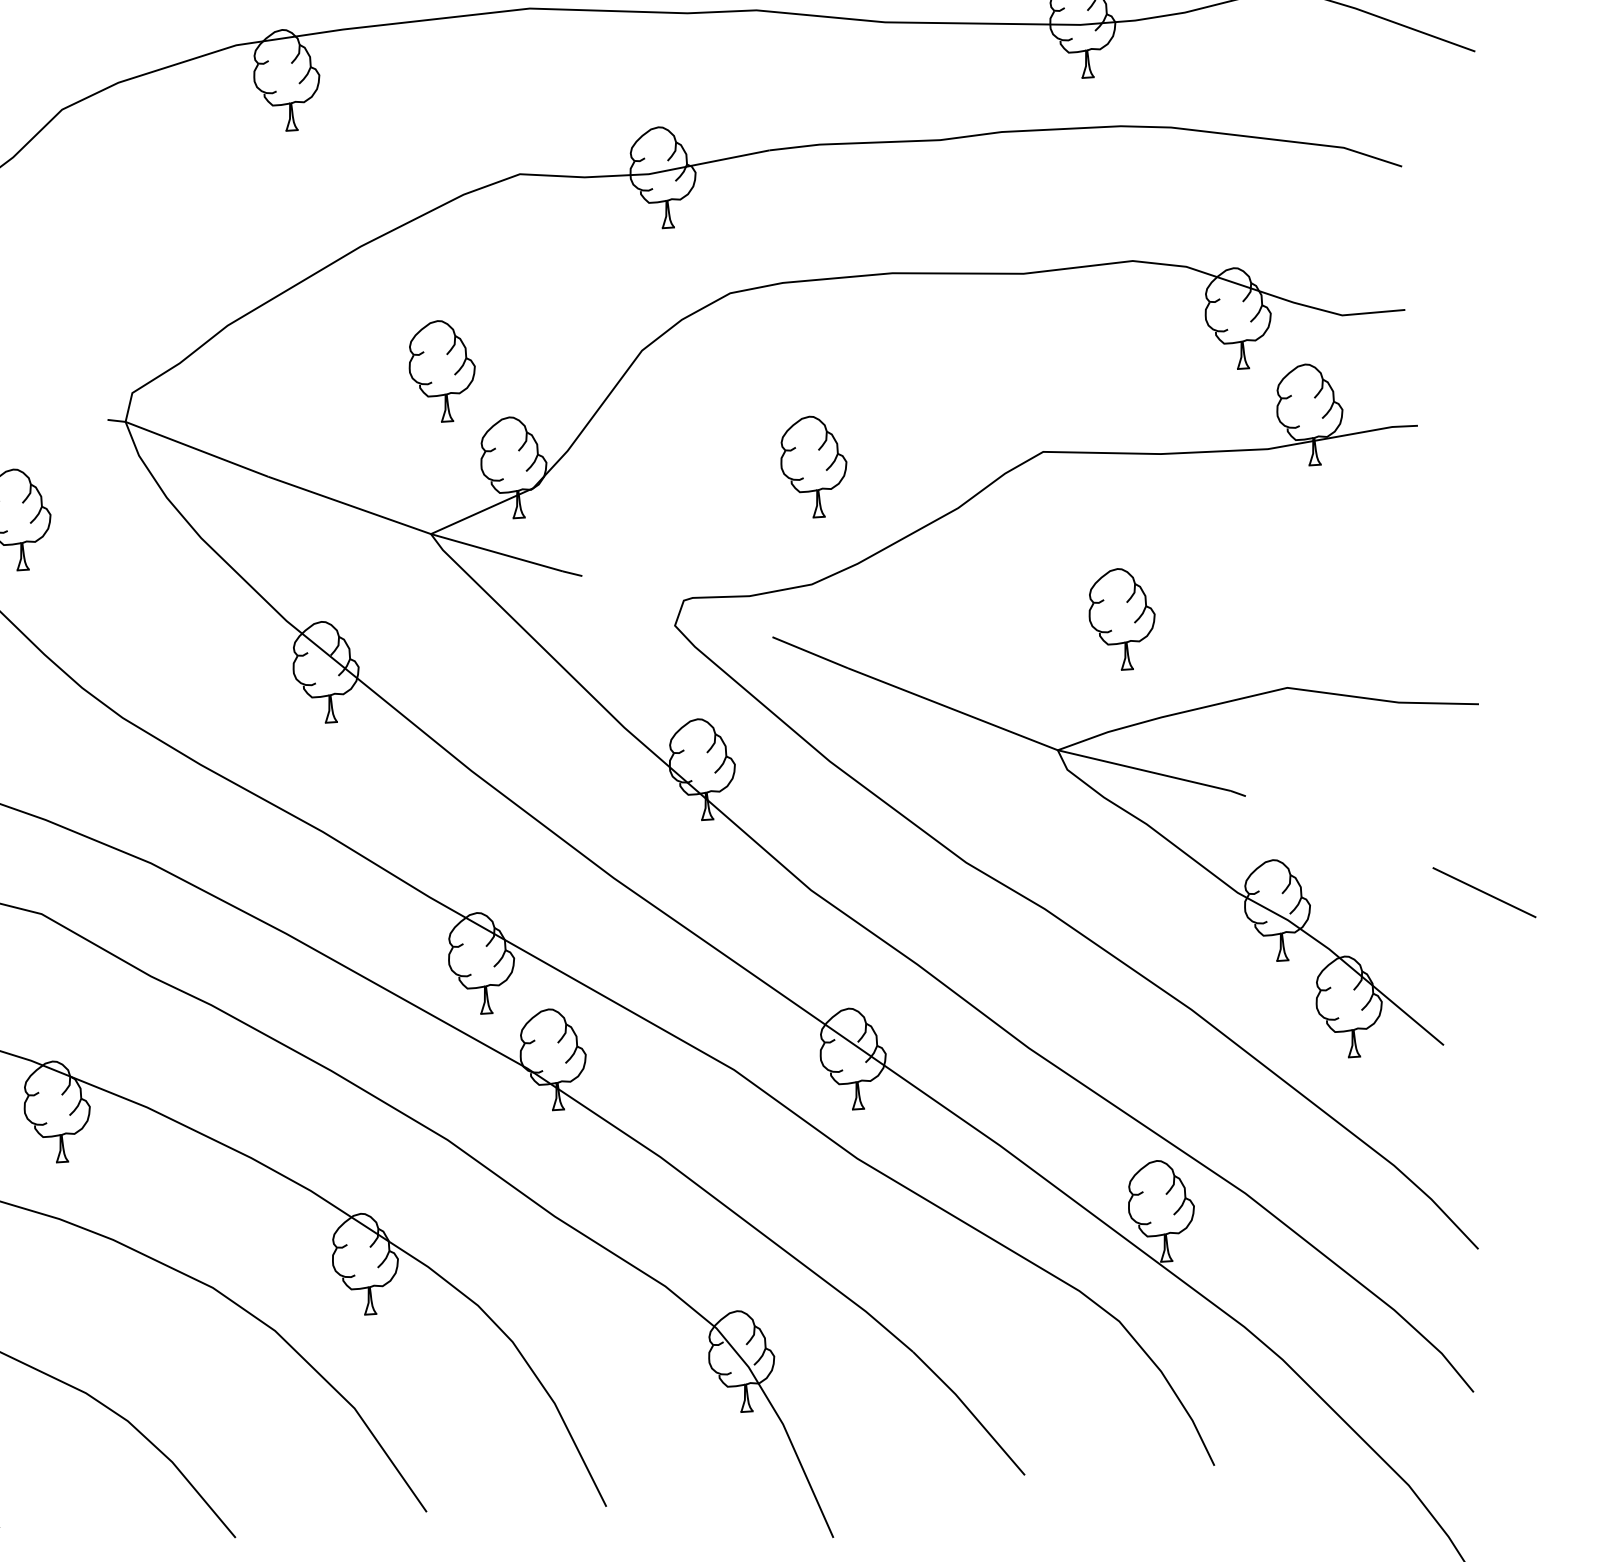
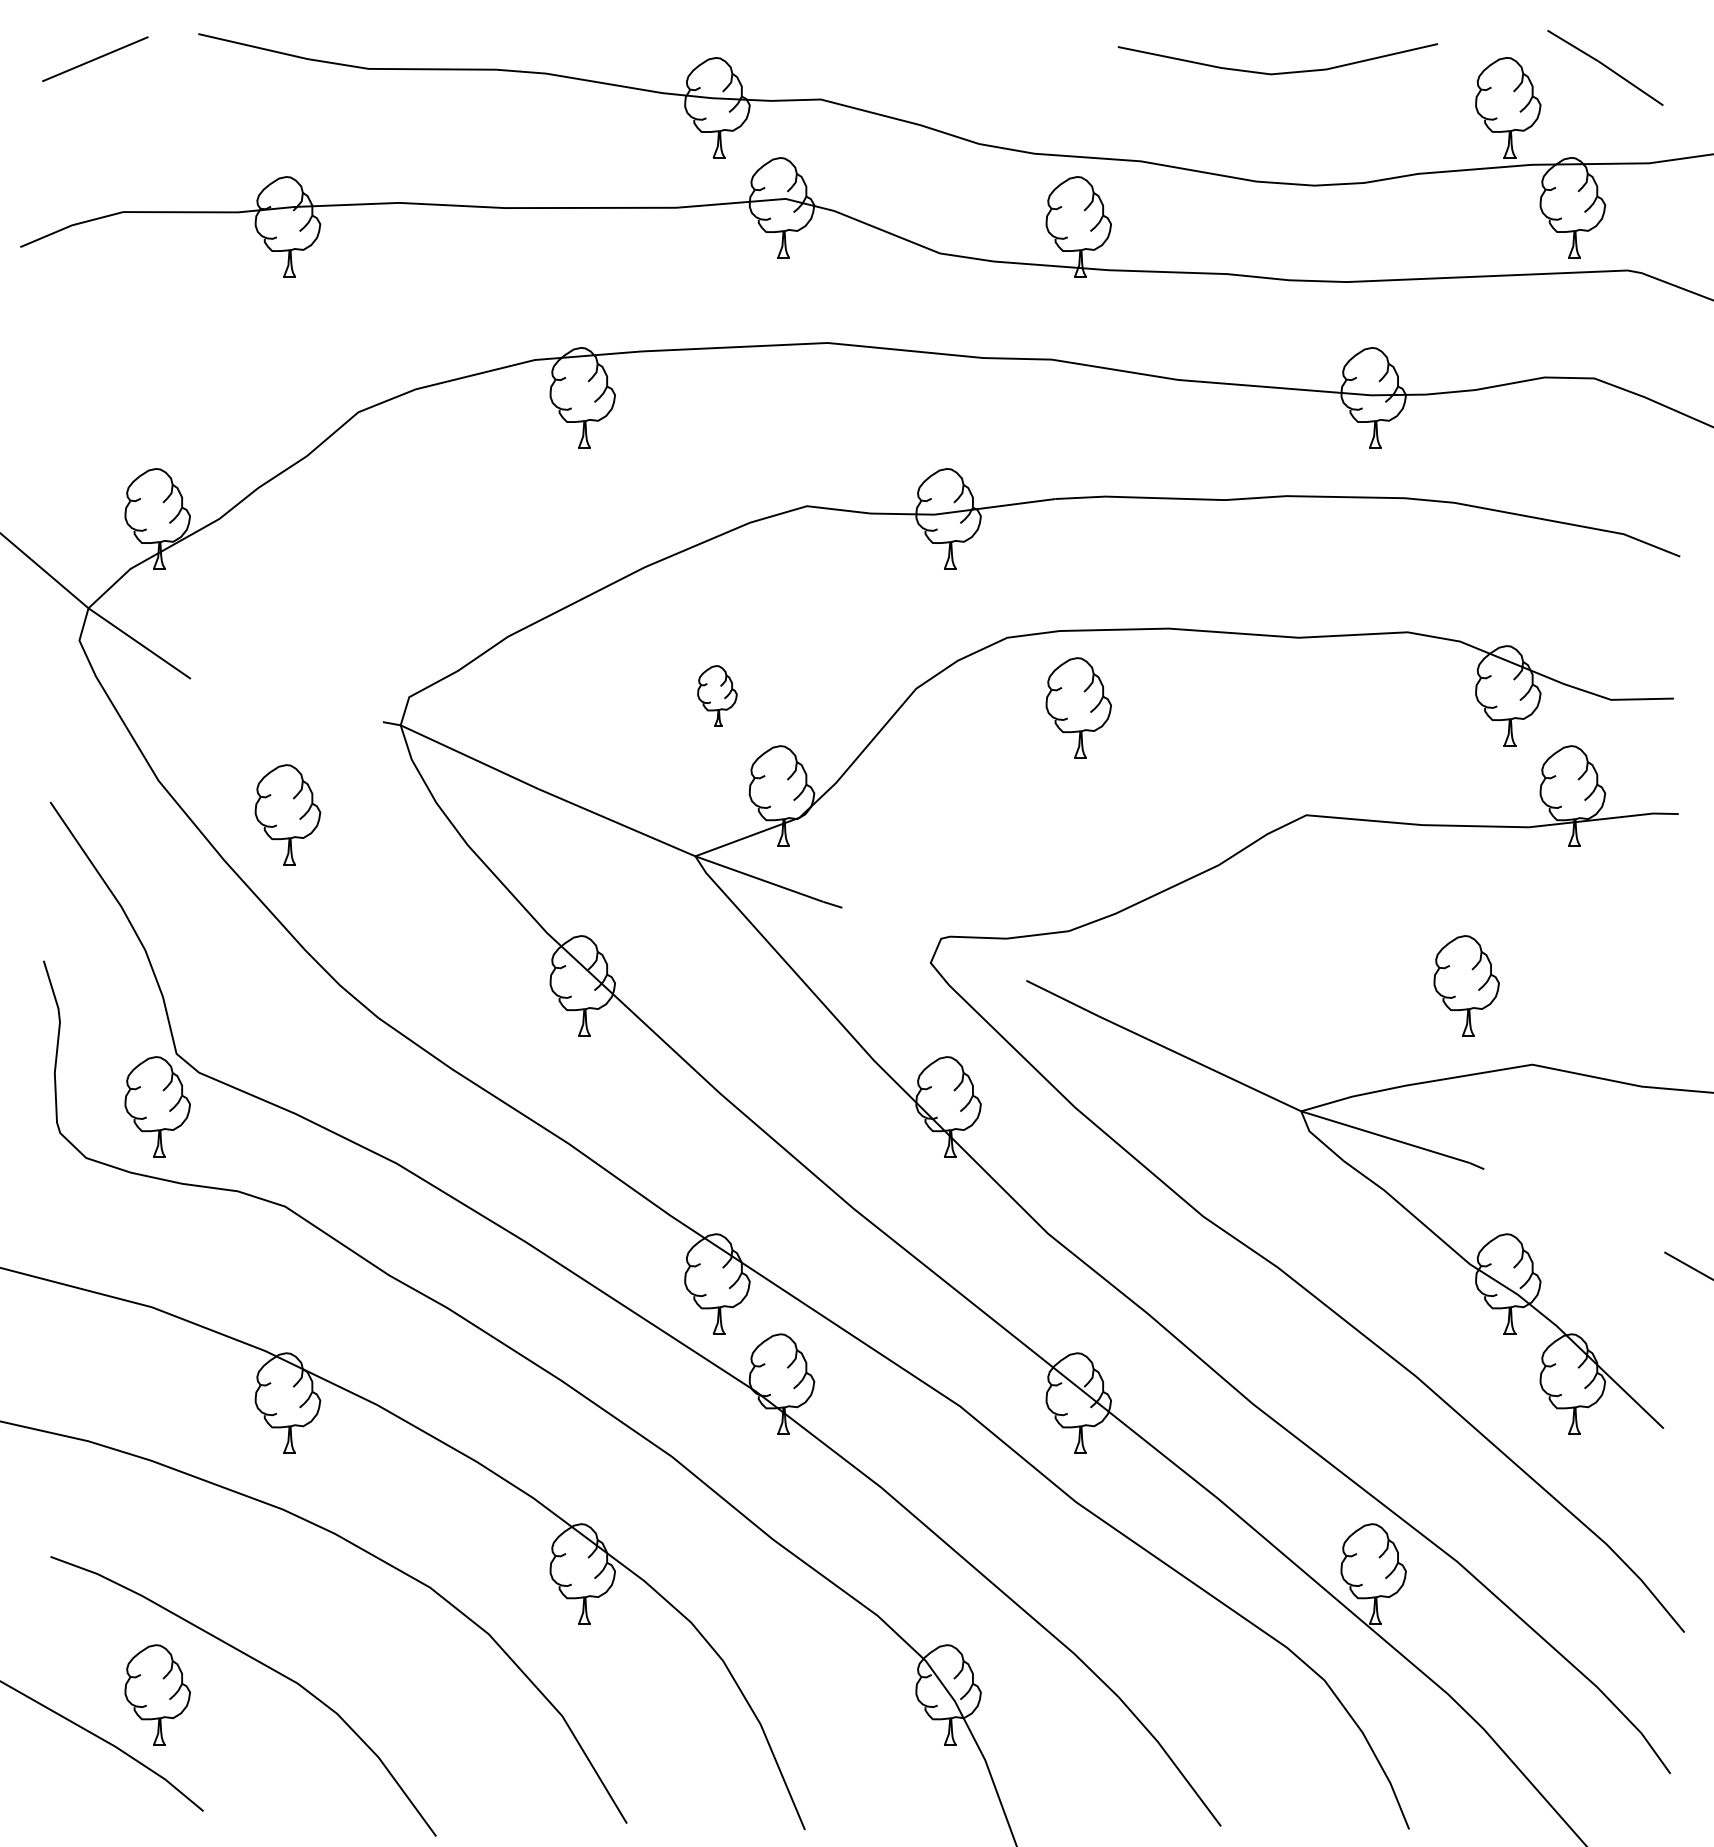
part: (442, 370) -> (717, 695), size x0.6
part: (813, 466) -> (1078, 707), moved
part: (1122, 618) -> (1466, 985), moved

